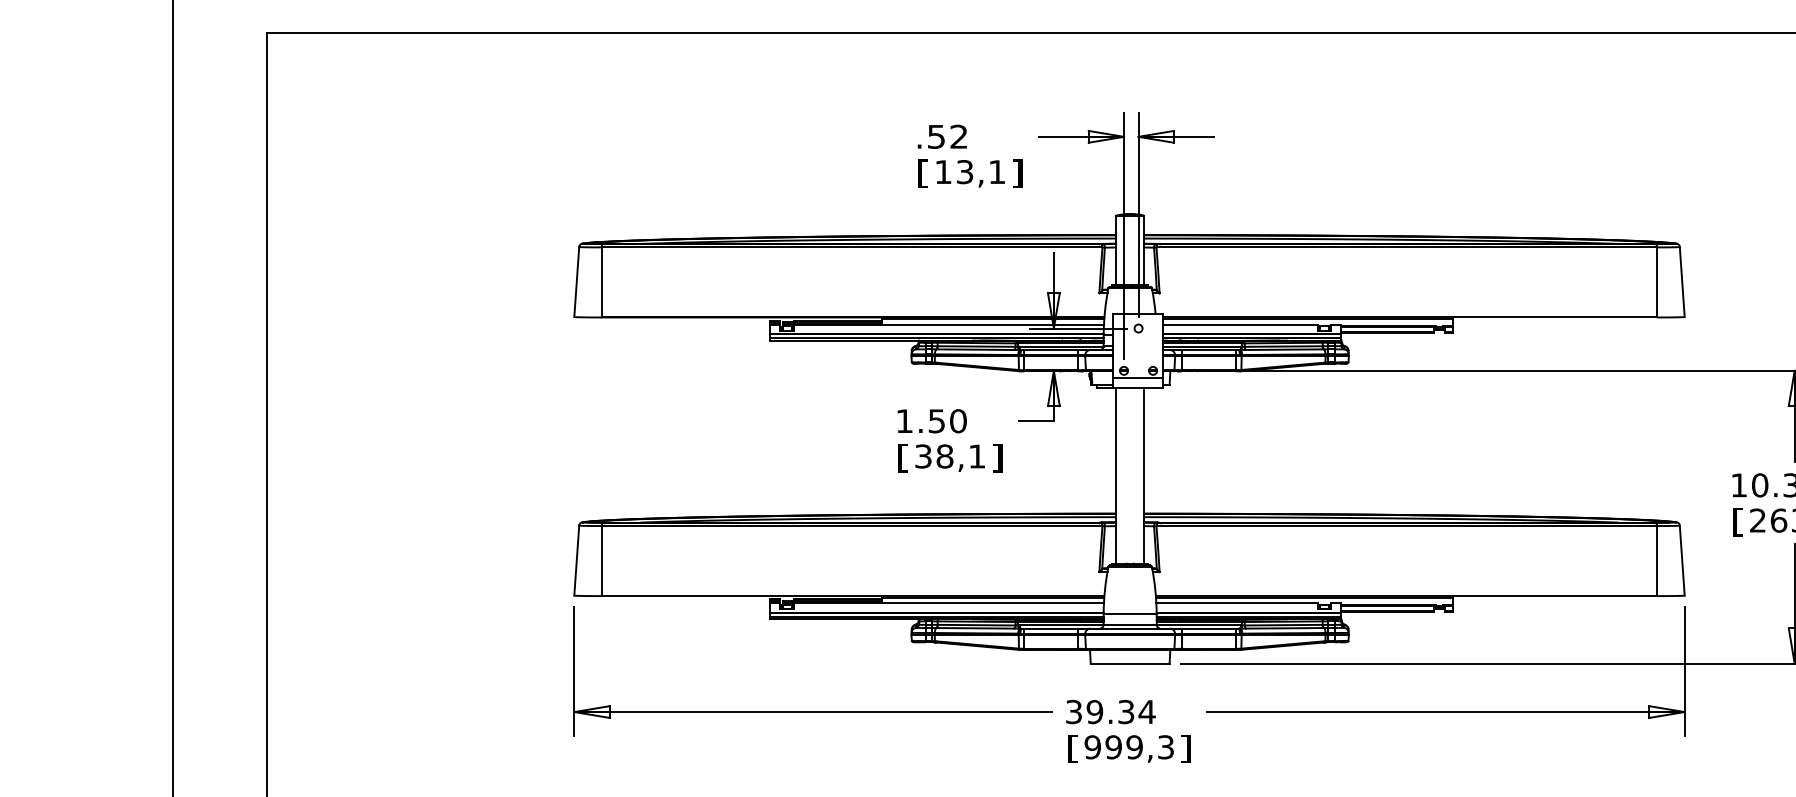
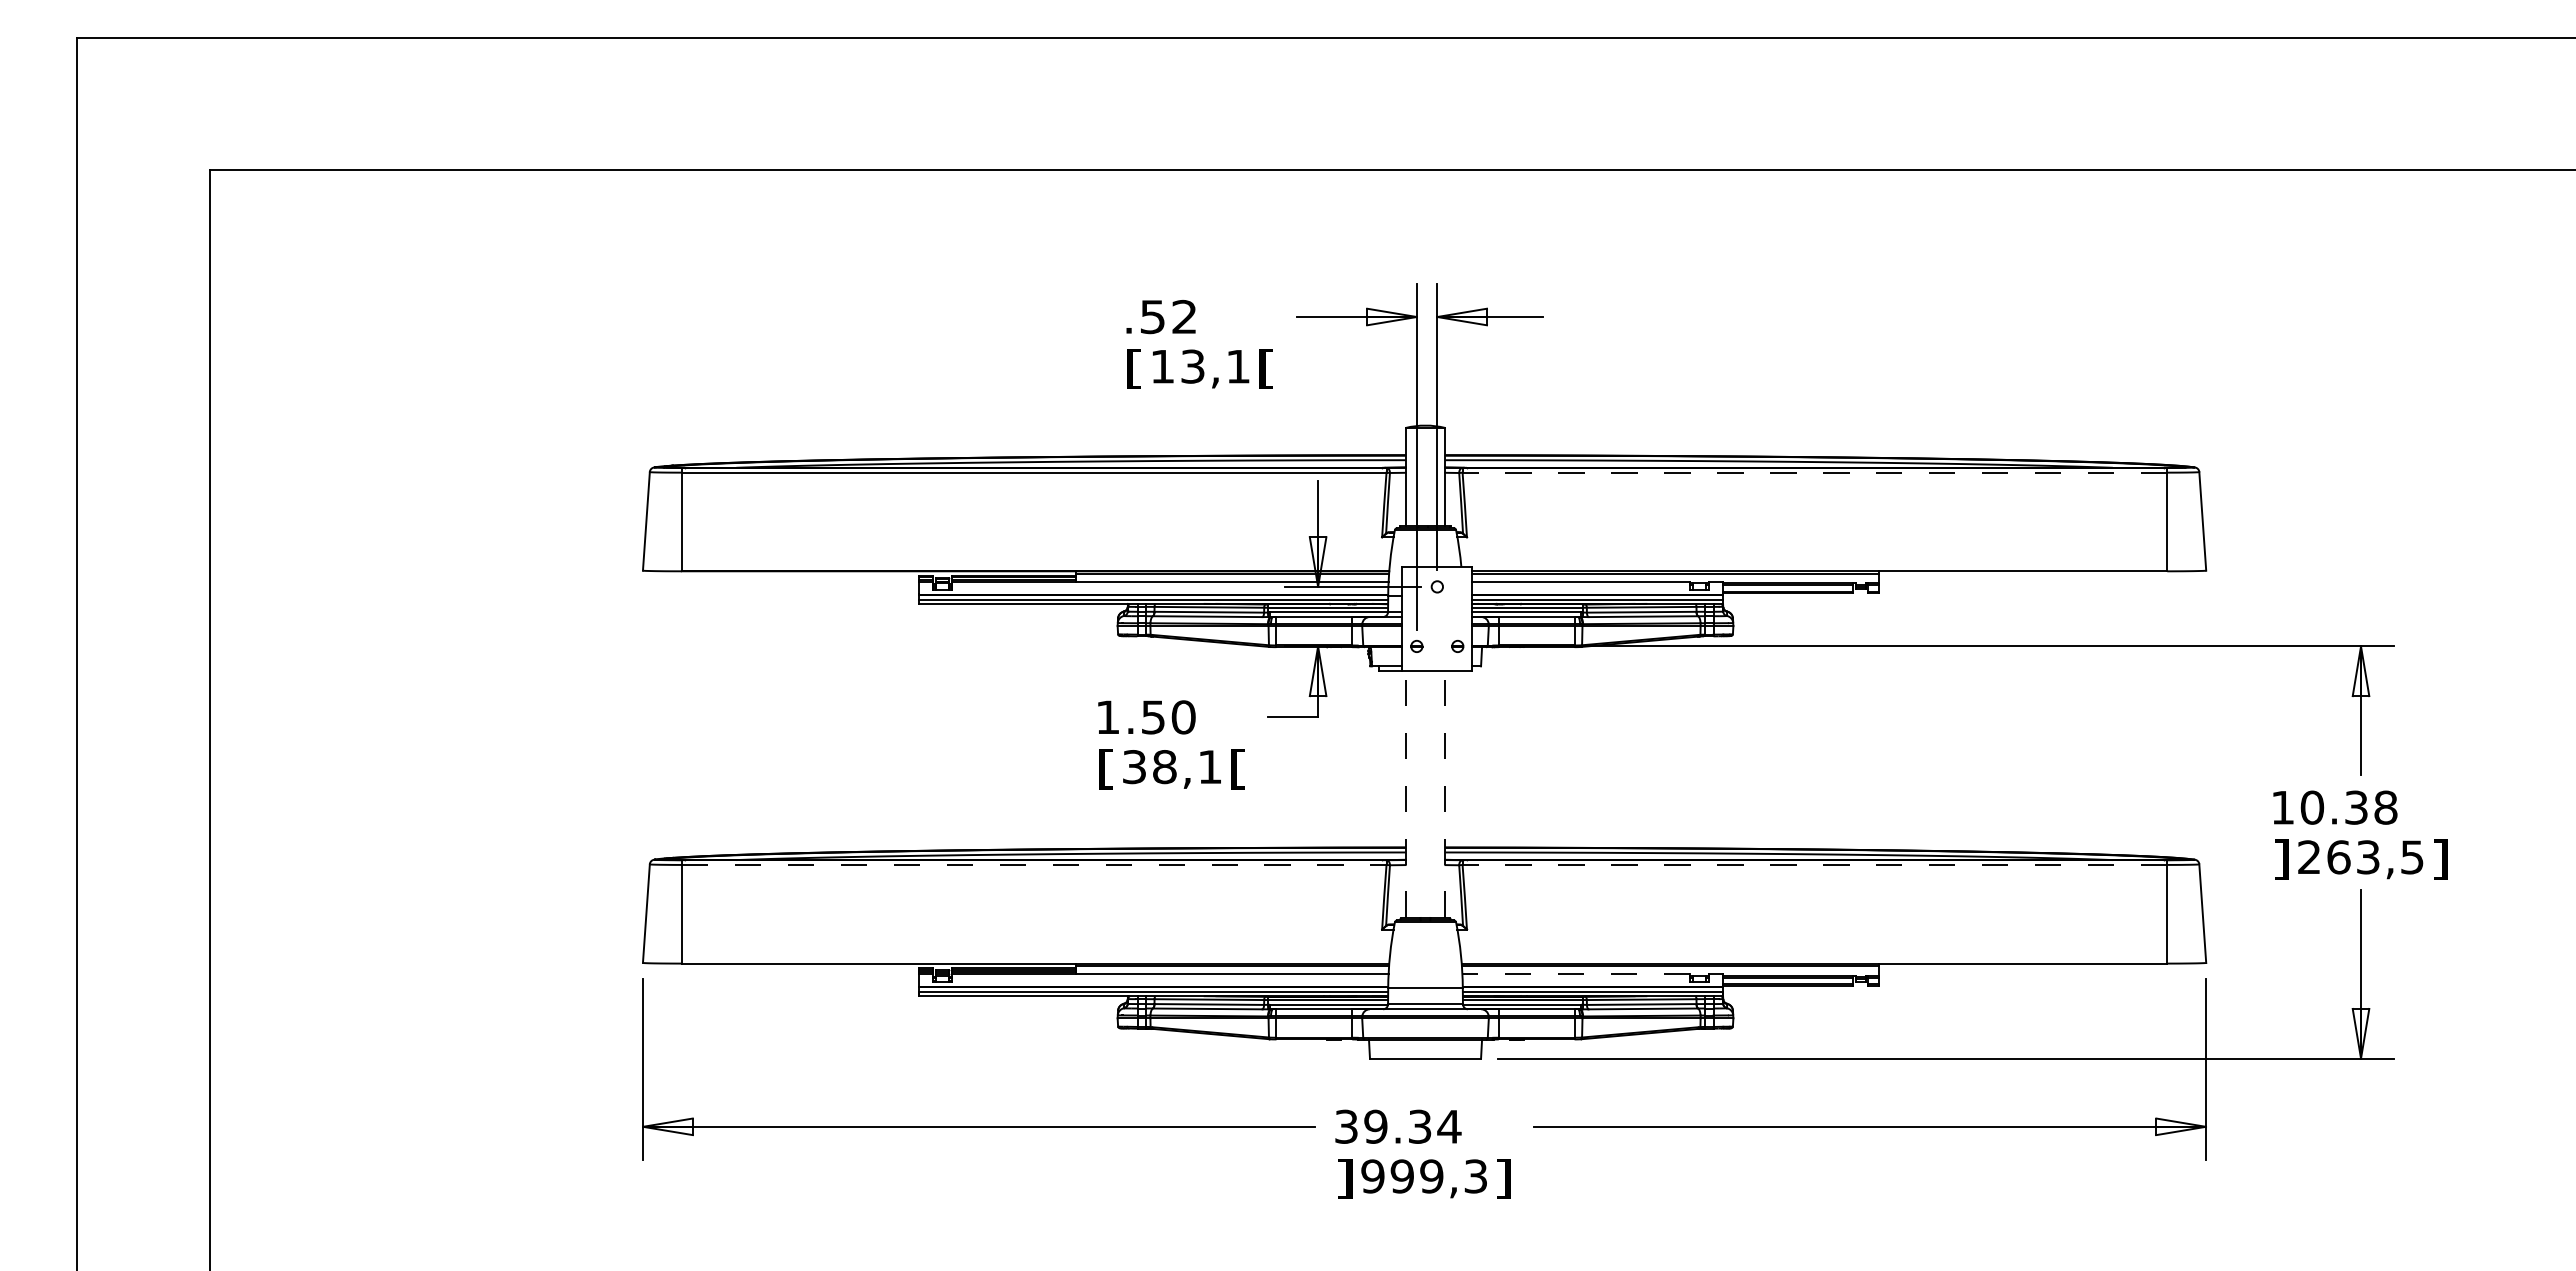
text: (1017, 173) -> (1266, 368), ] -> [
line: (1406, 247) -> (1814, 472), solid -> dashed
line: (1137, 377) -> (1436, 656), removed
text: (997, 458) -> (1238, 769), ] -> [
line: (1115, 476) -> (1405, 794), solid -> dashed
line: (1144, 476) -> (1445, 794), solid -> dashed
text: (1738, 522) -> (2281, 859), [ -> ]
line: (852, 525) -> (1034, 864), solid -> dashed
line: (1406, 525) -> (1814, 864), solid -> dashed
line: (1237, 603) -> (1576, 973), solid -> dashed
text: (1073, 748) -> (1345, 1178), [ -> ]

